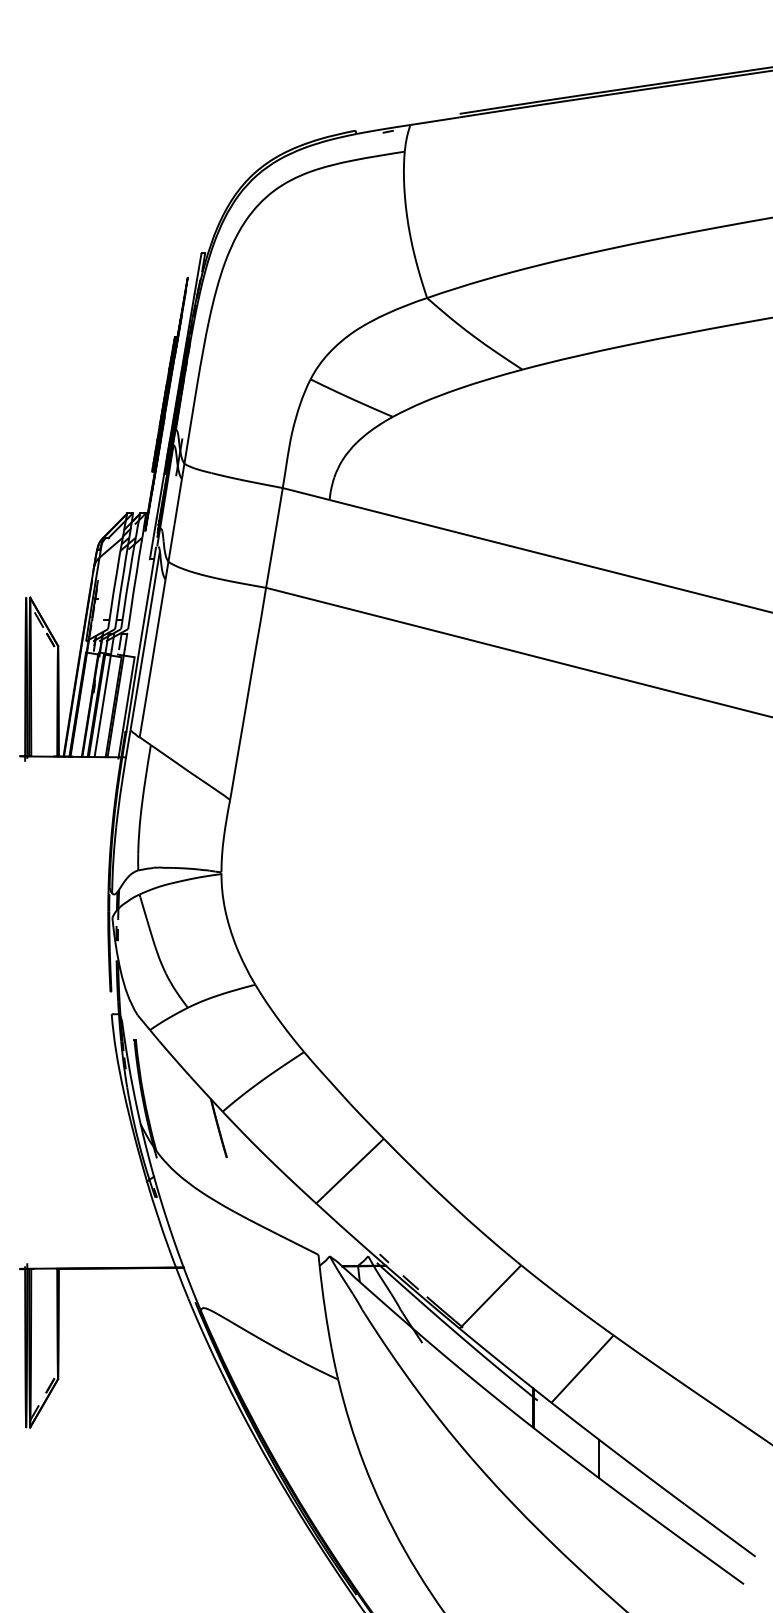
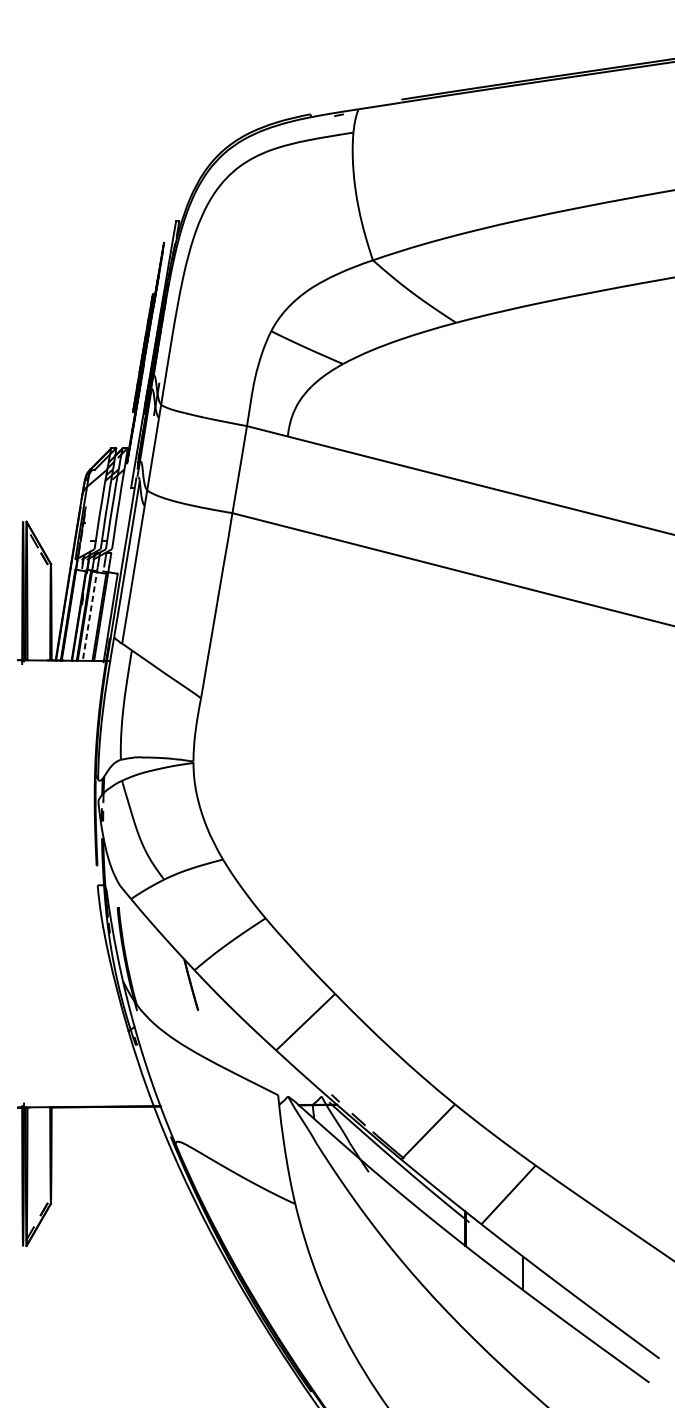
line: (103, 704) -> (90, 614), solid -> dashed

